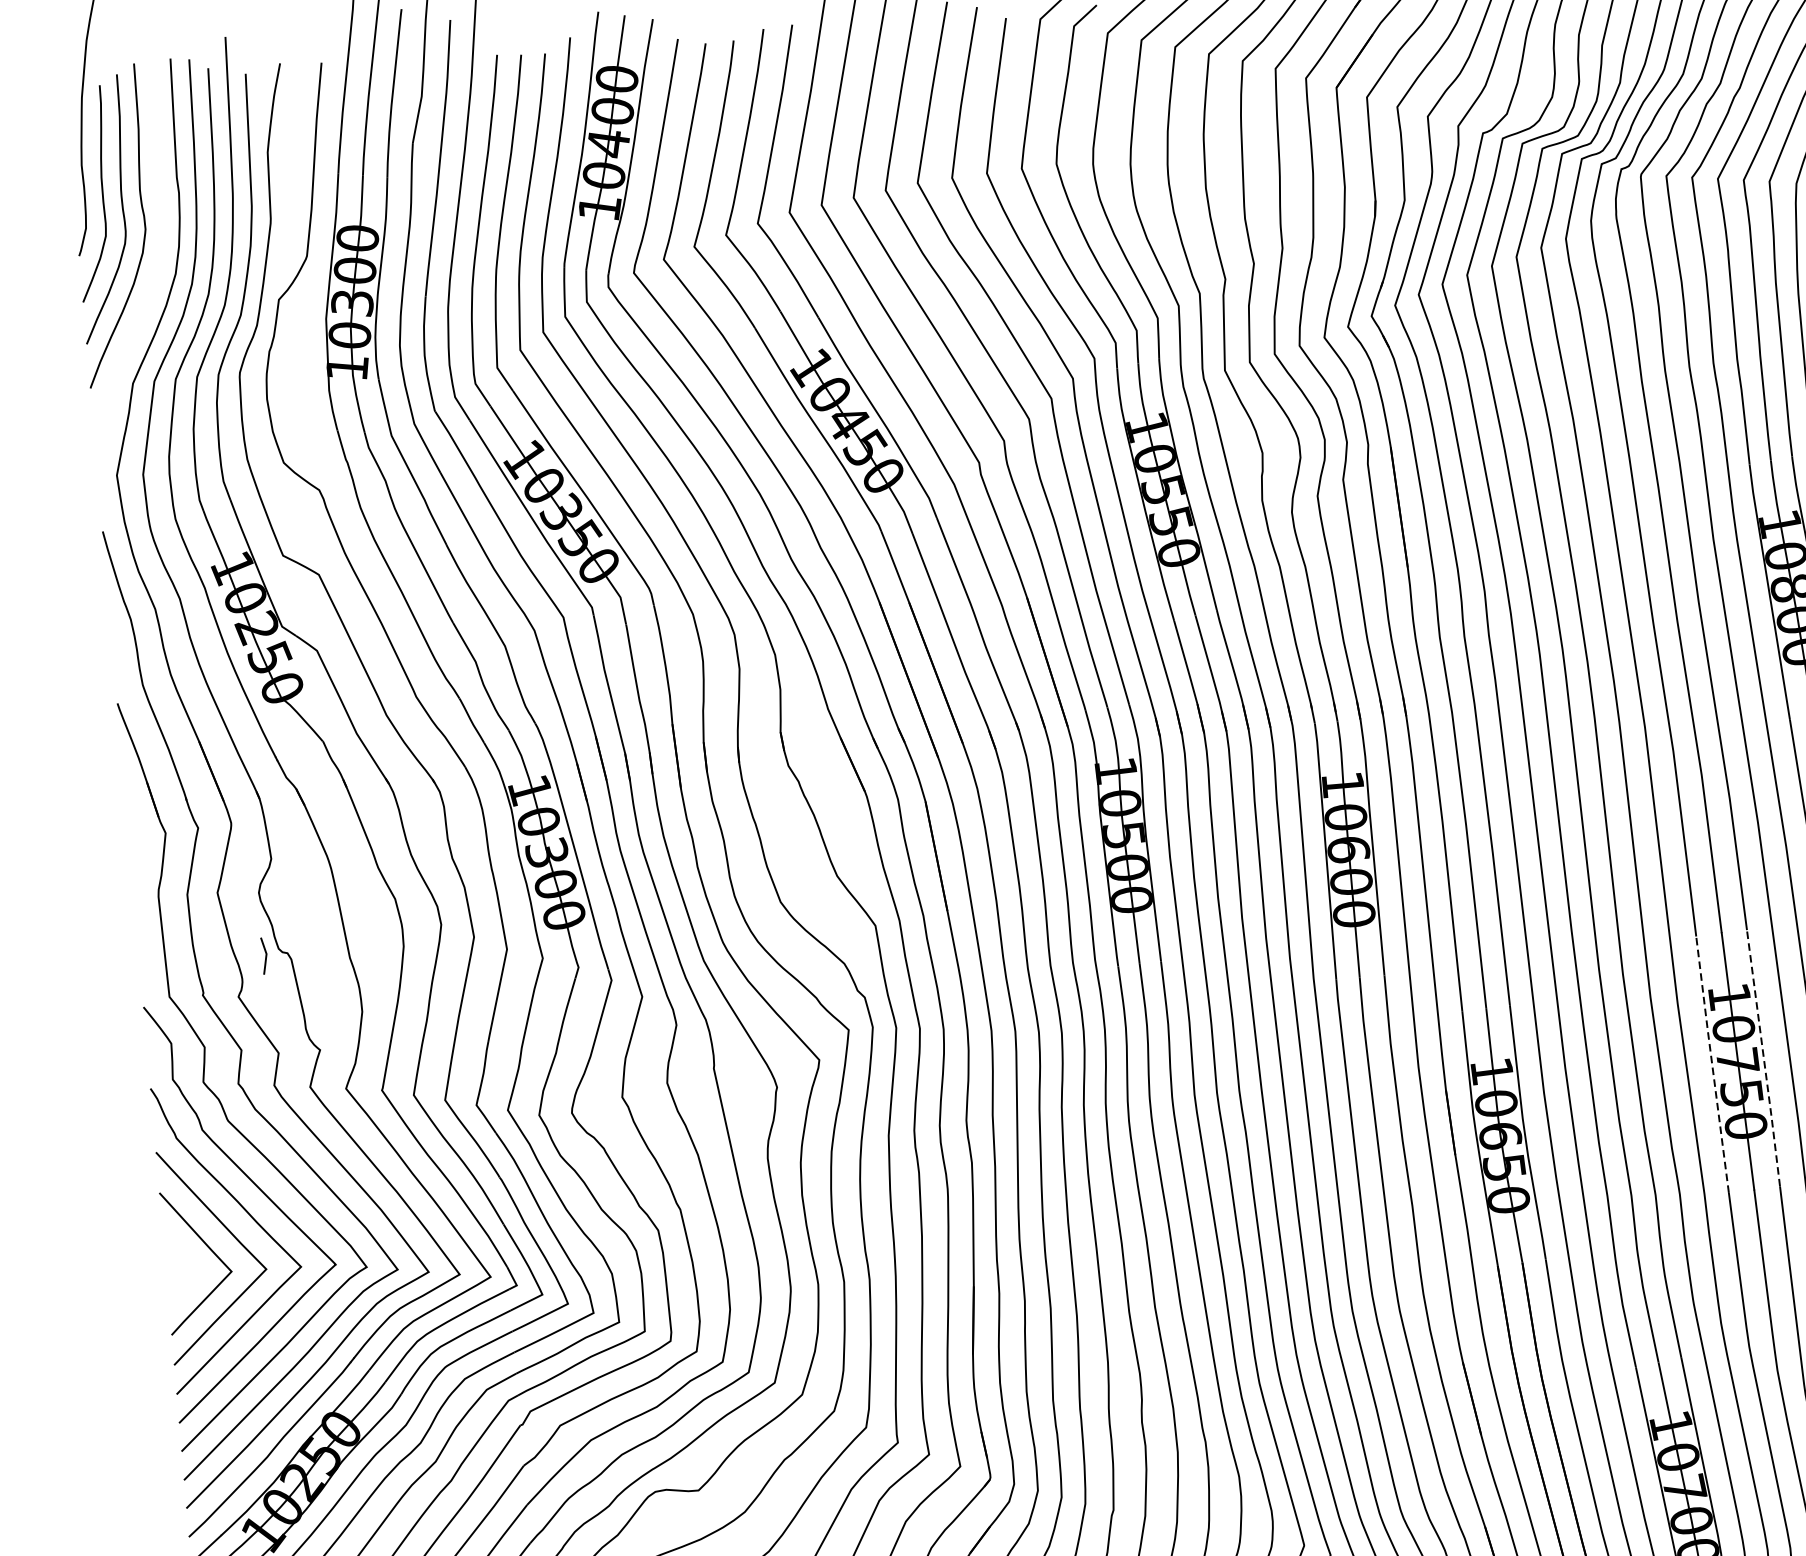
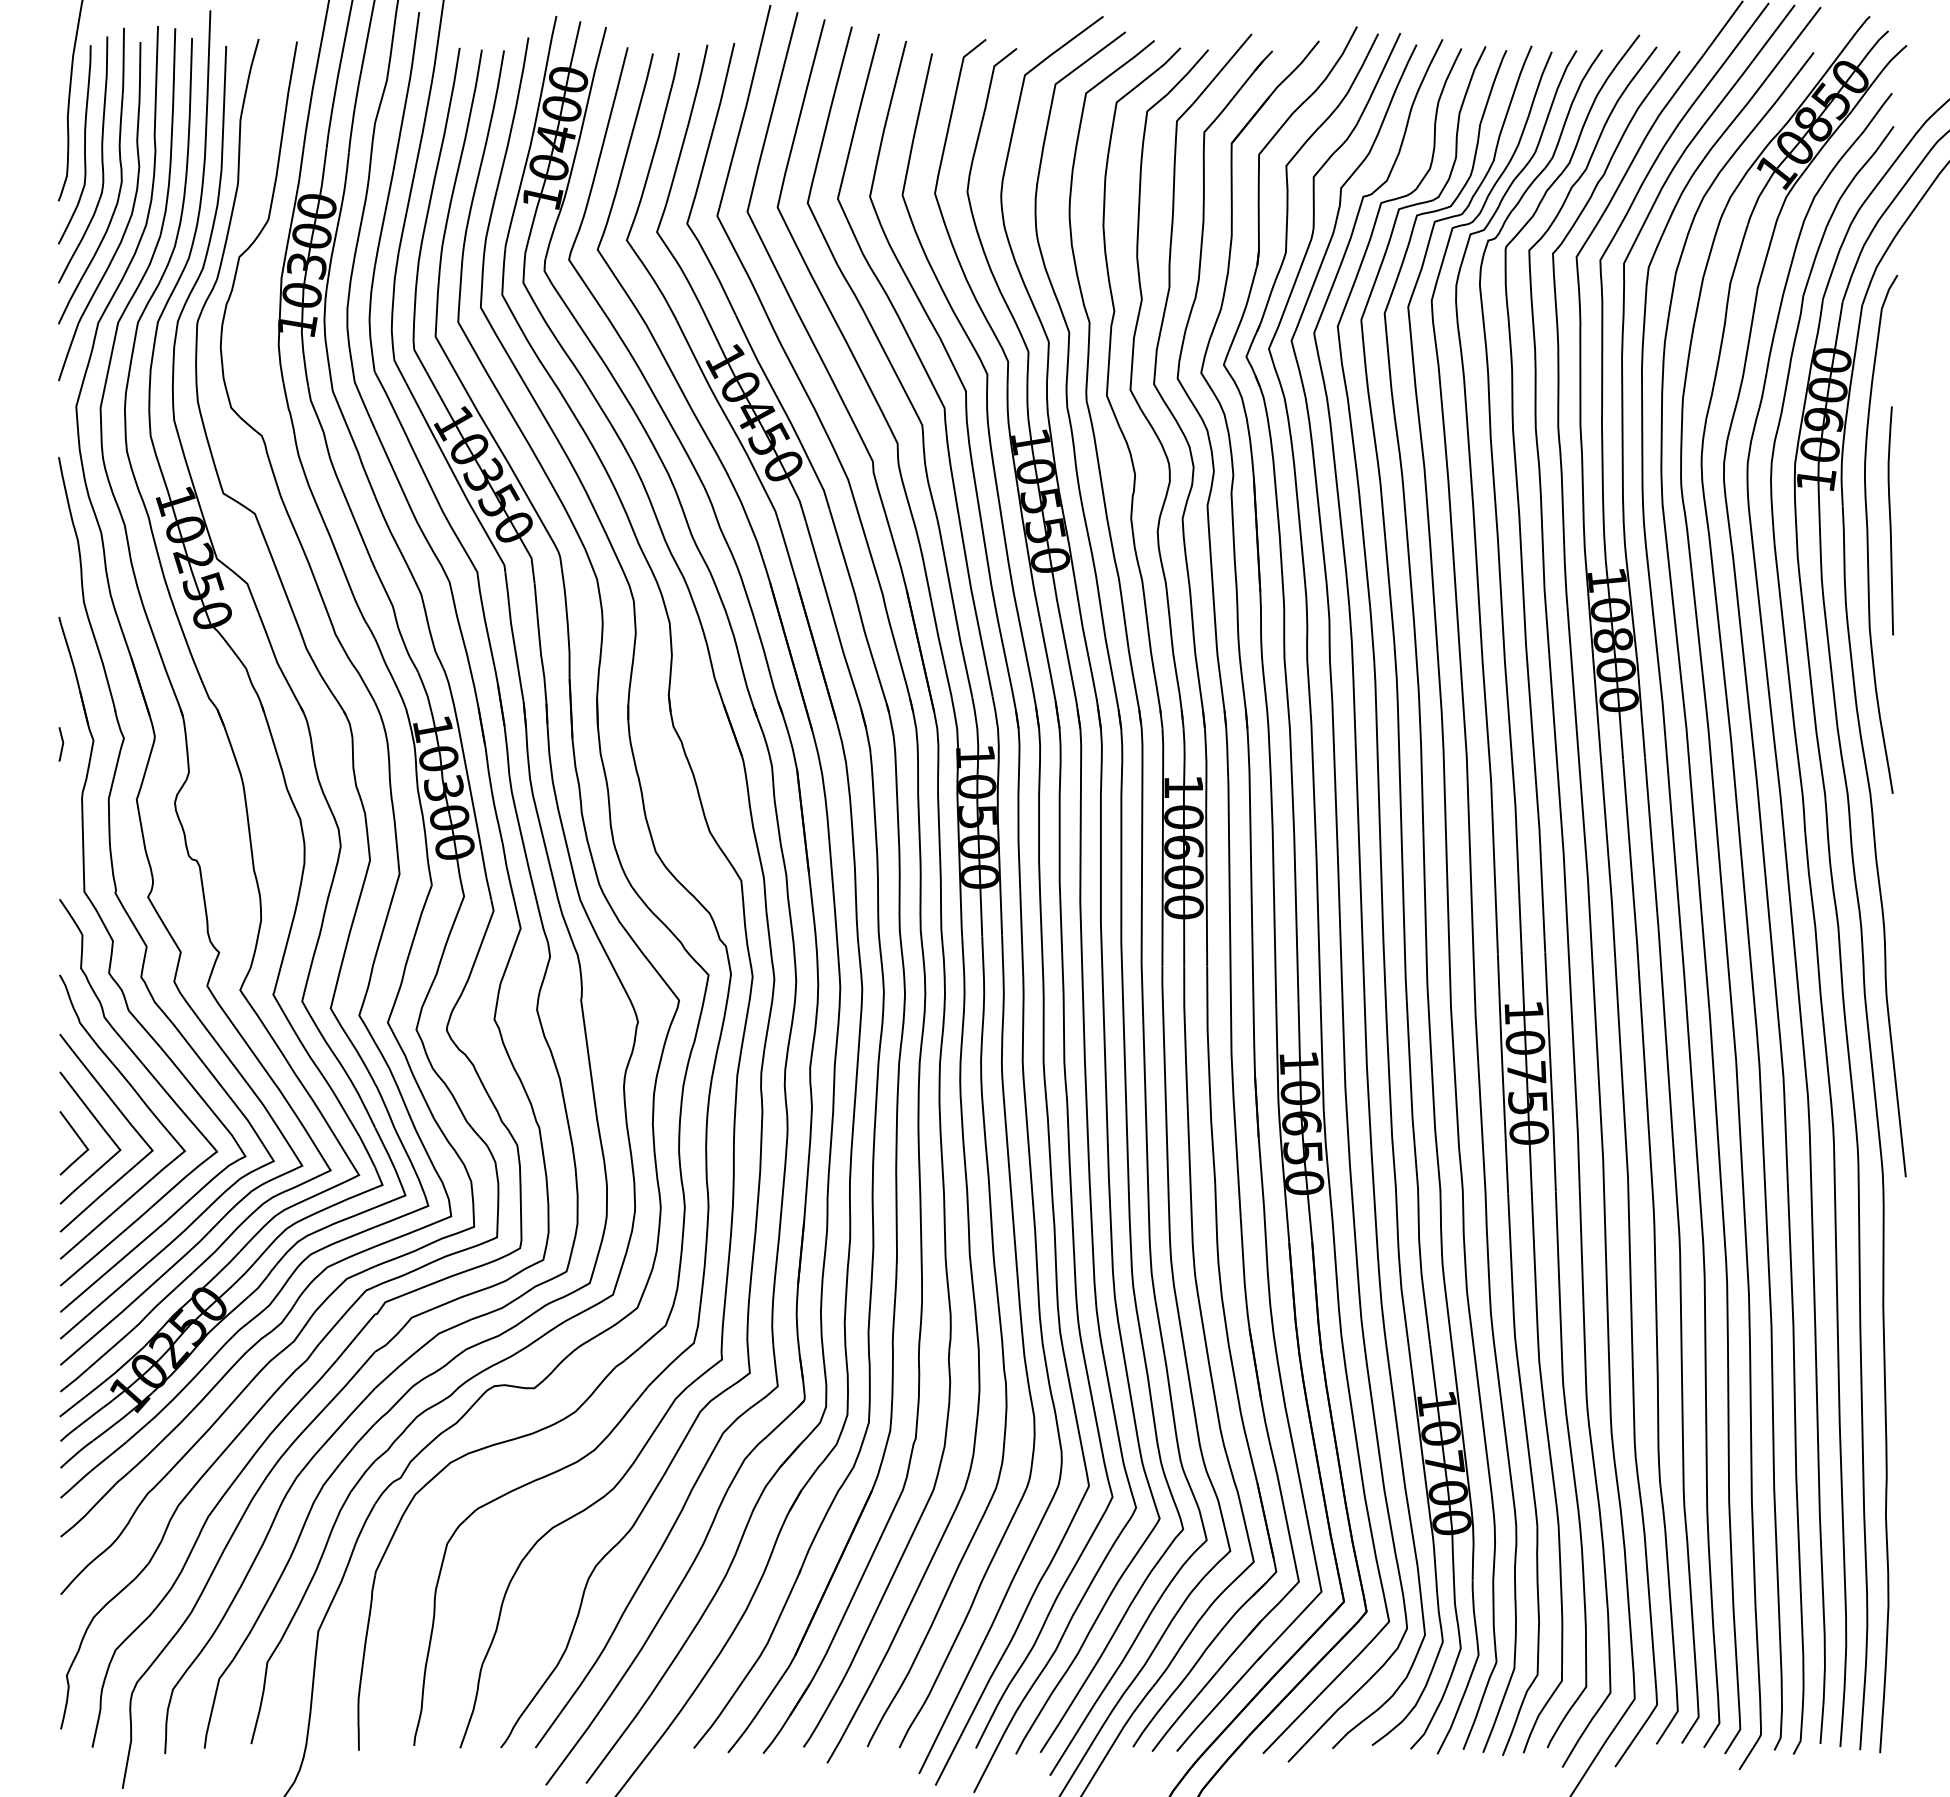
curve: (156, 269) -> (128, 219), added
line: (265, 955) -> (62, 744), moved
line: (1763, 1058) -> (1550, 1072), dashed -> solid
line: (1711, 1063) -> (1502, 1072), dashed -> solid
line: (185, 1262) -> (78, 1138), added

